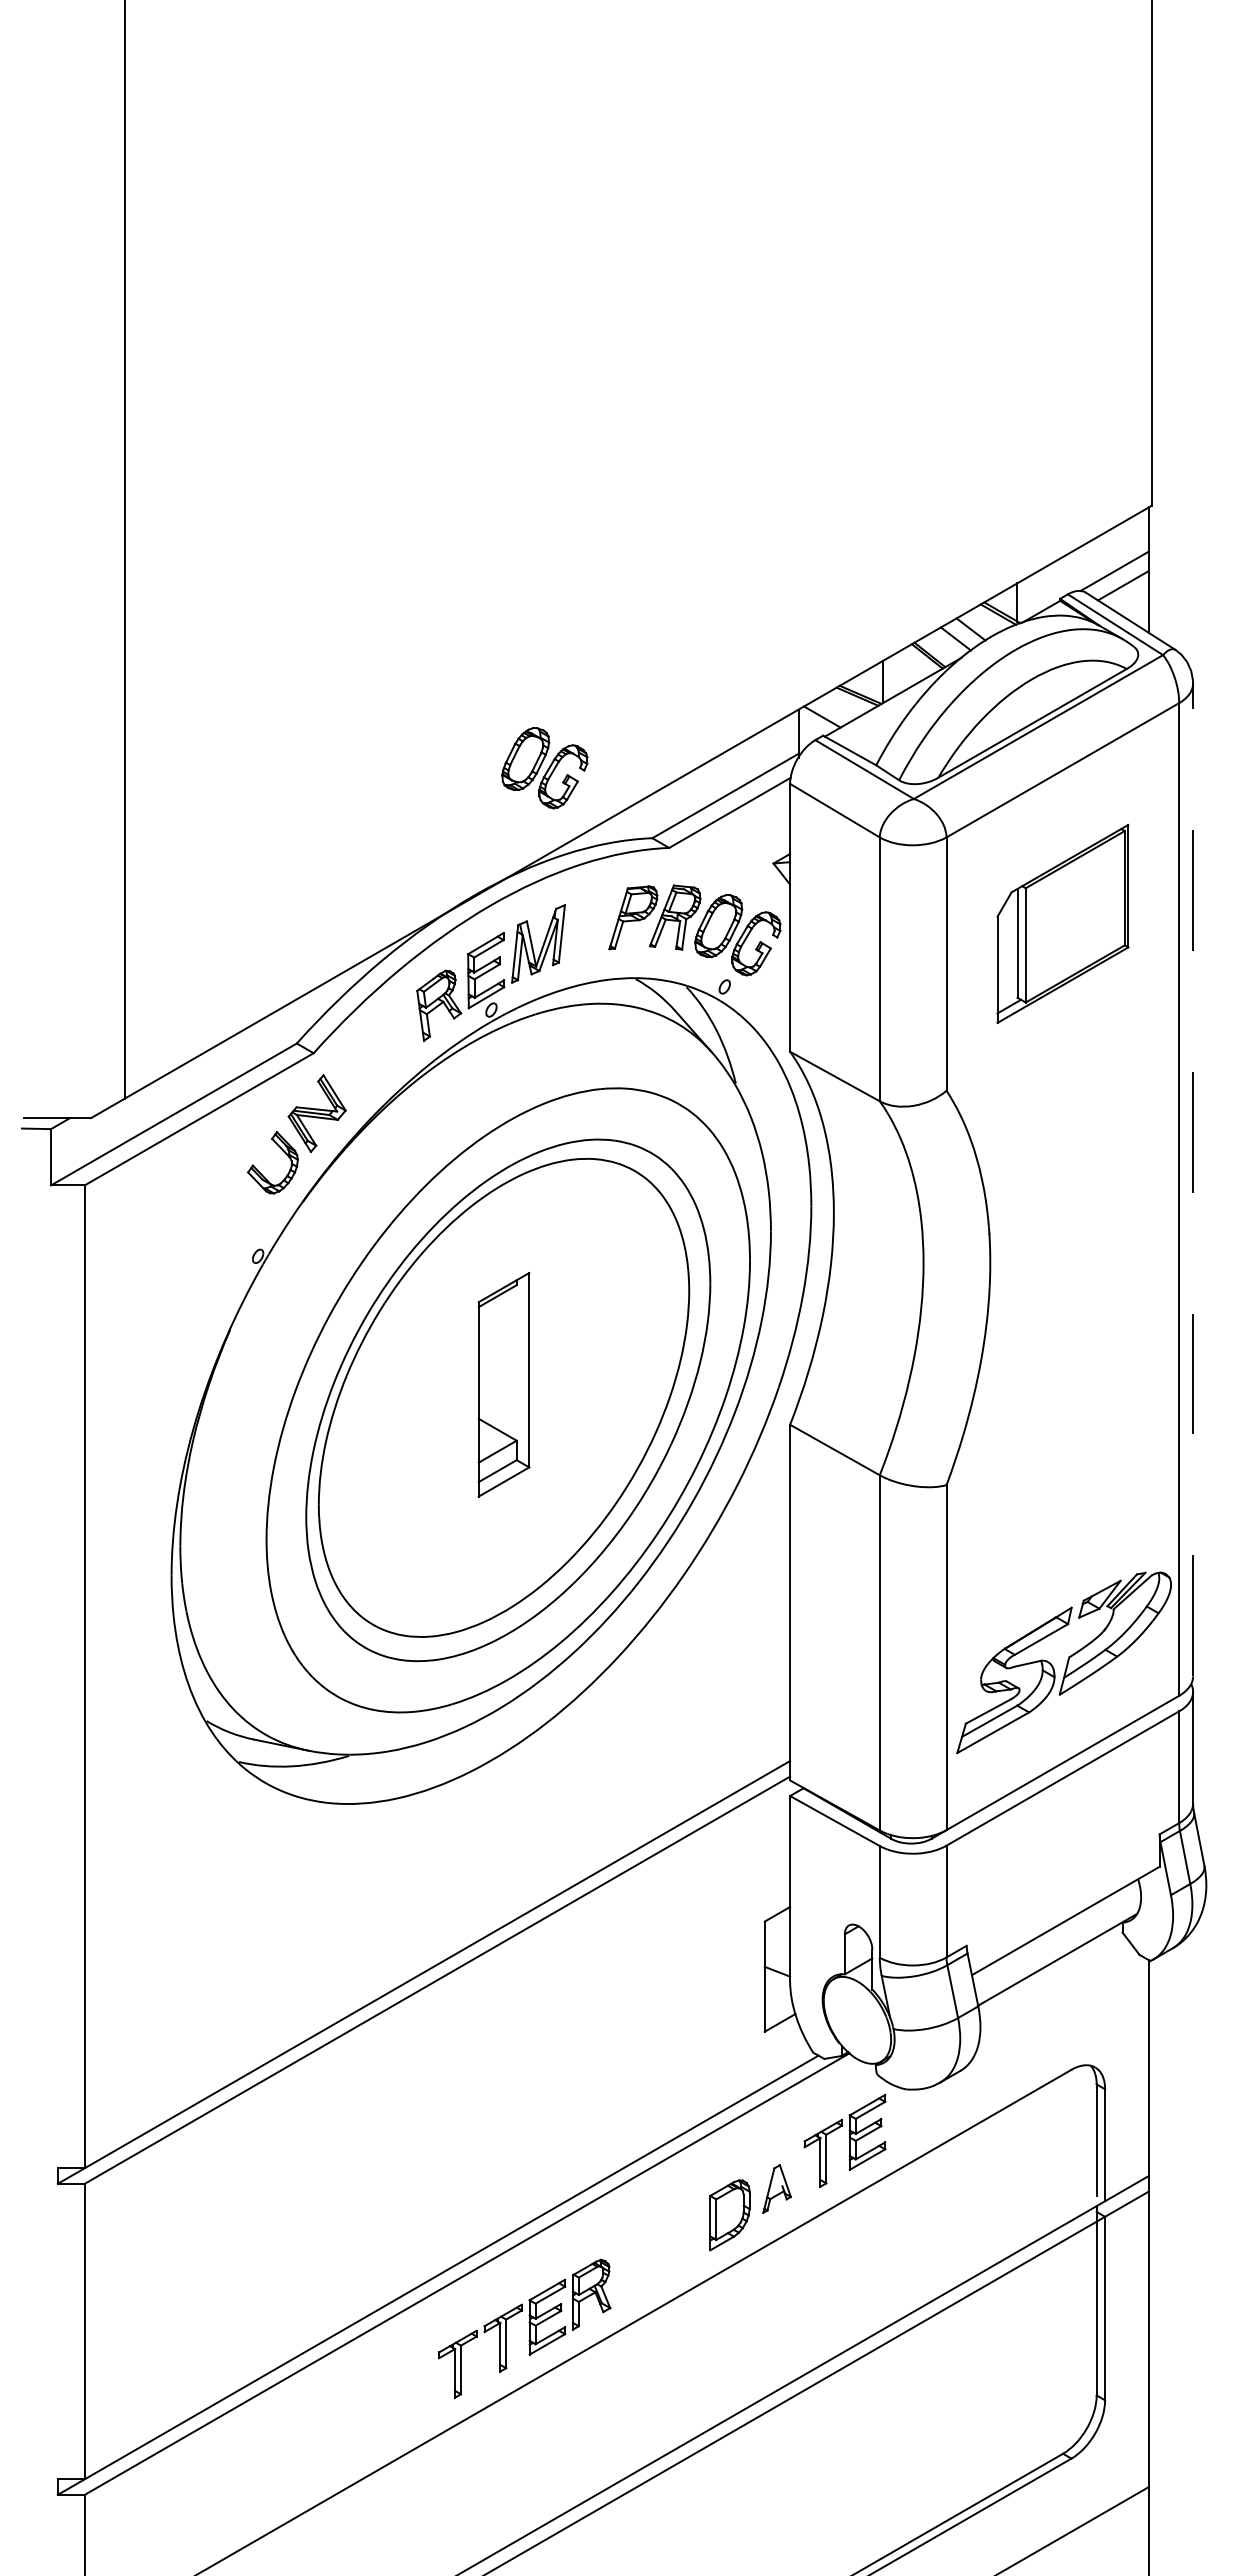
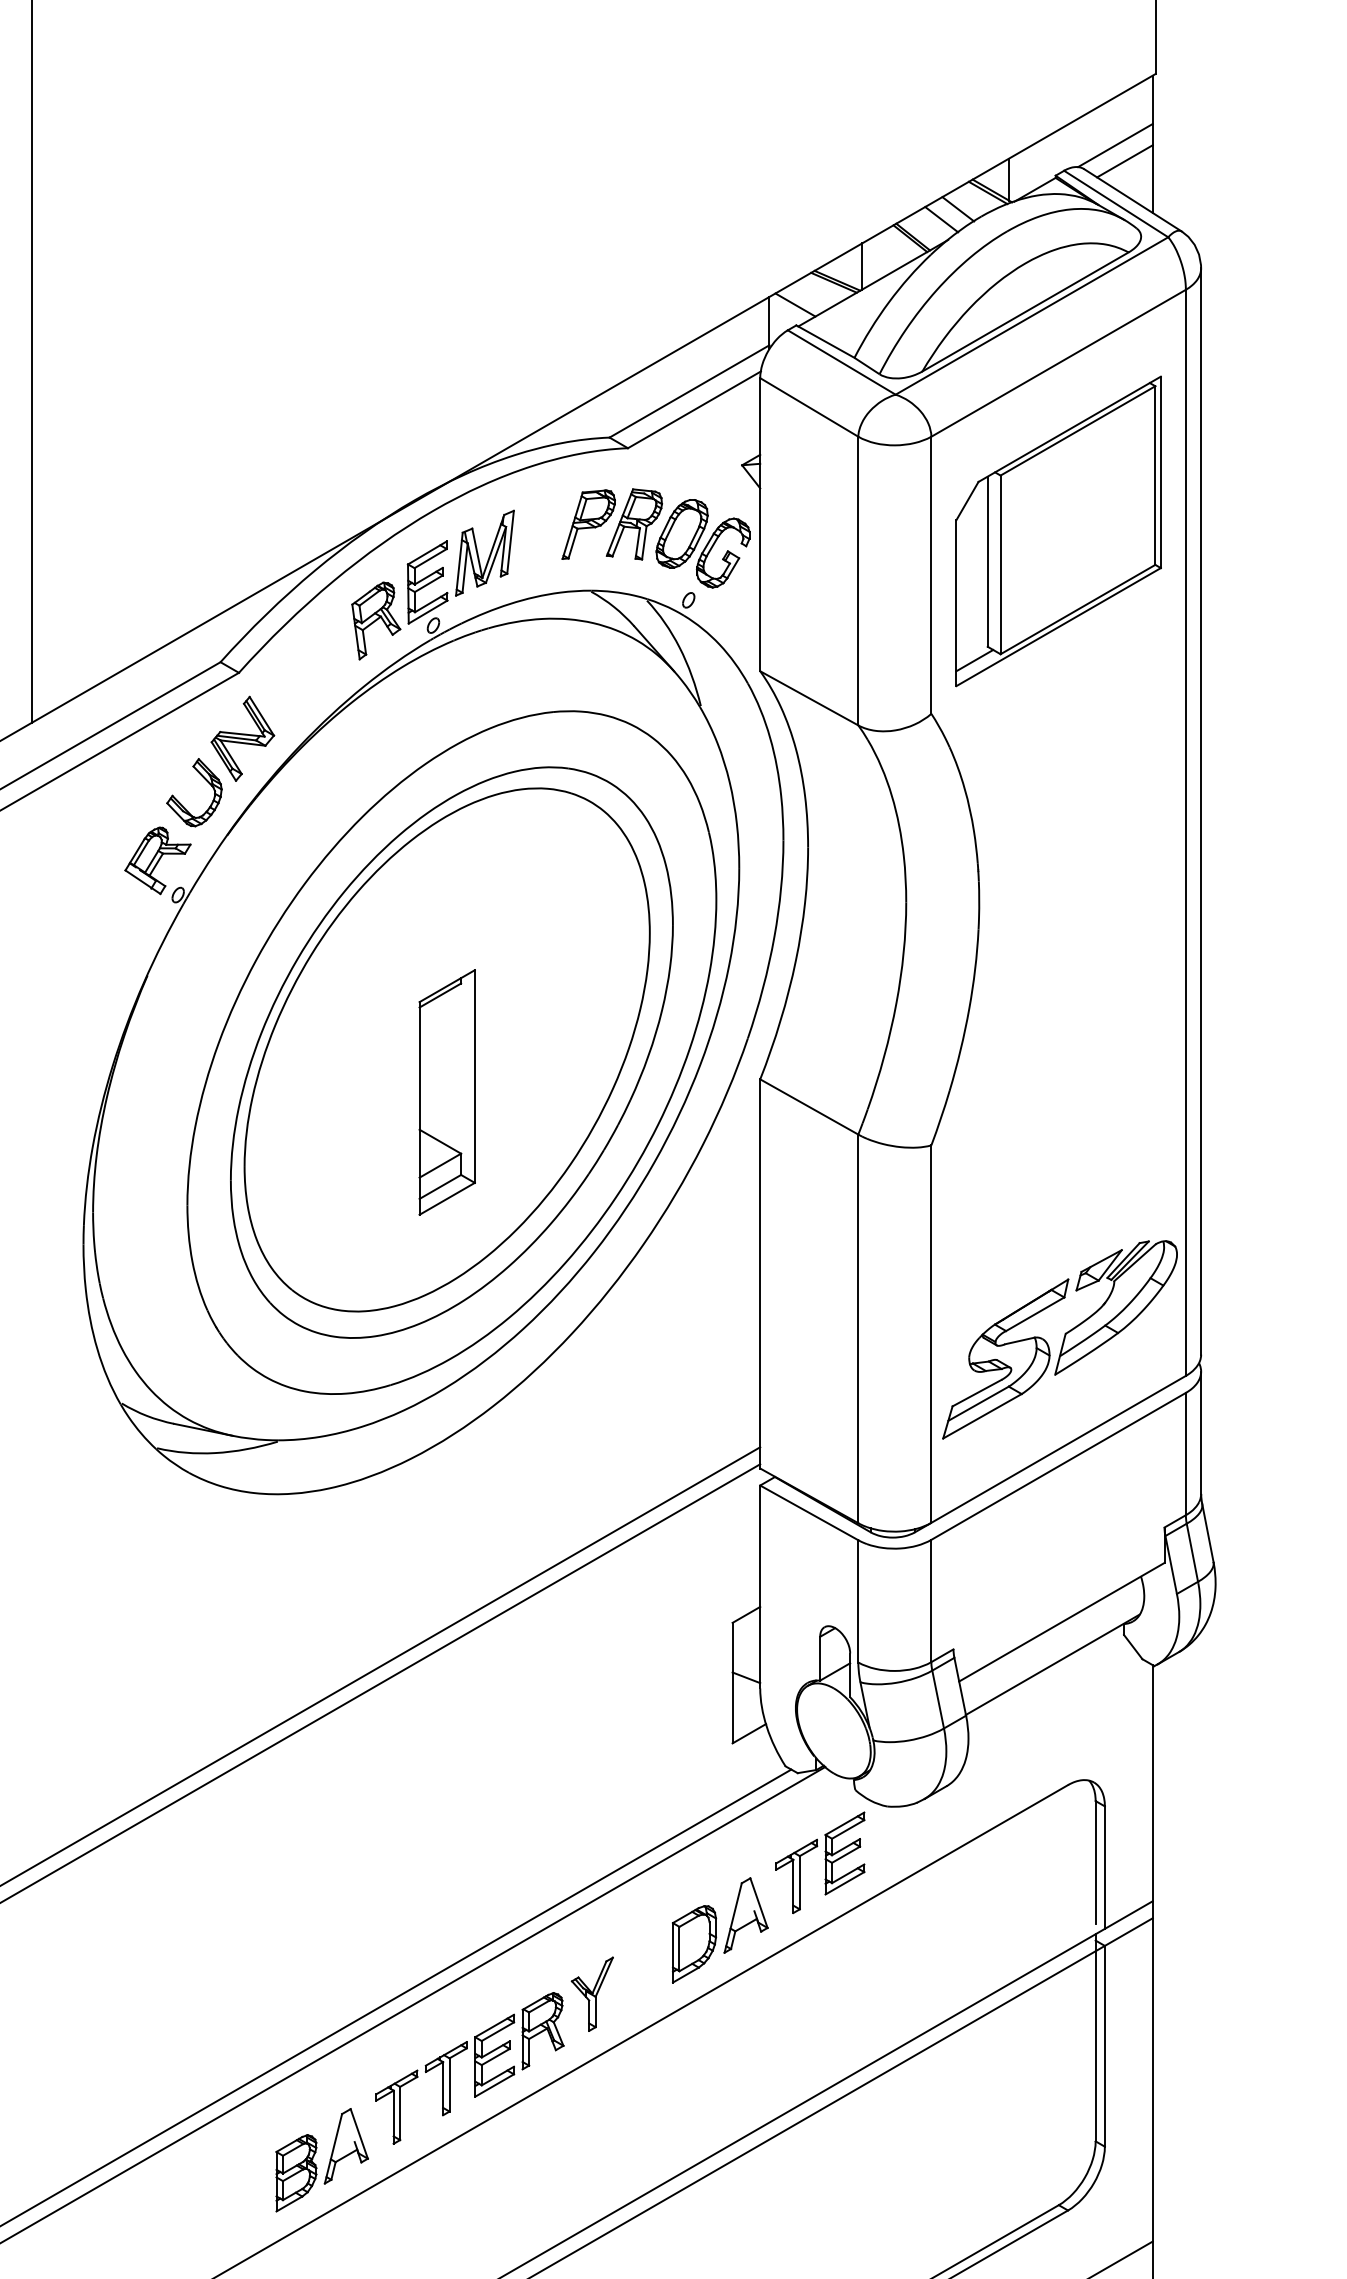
part: (544, 768) -> (491, 361), removed
part: (1062, 923) -> (1058, 530), size x1.43
line: (1193, 1179) -> (1201, 810), dashed -> solid
part: (239, 1224) -> (157, 860), added
part: (503, 1384) -> (446, 1092), moved
part: (776, 2188) -> (745, 1914), size x1.43
part: (636, 2260) -> (592, 1993), added
part: (384, 2416) -> (316, 2164), added

